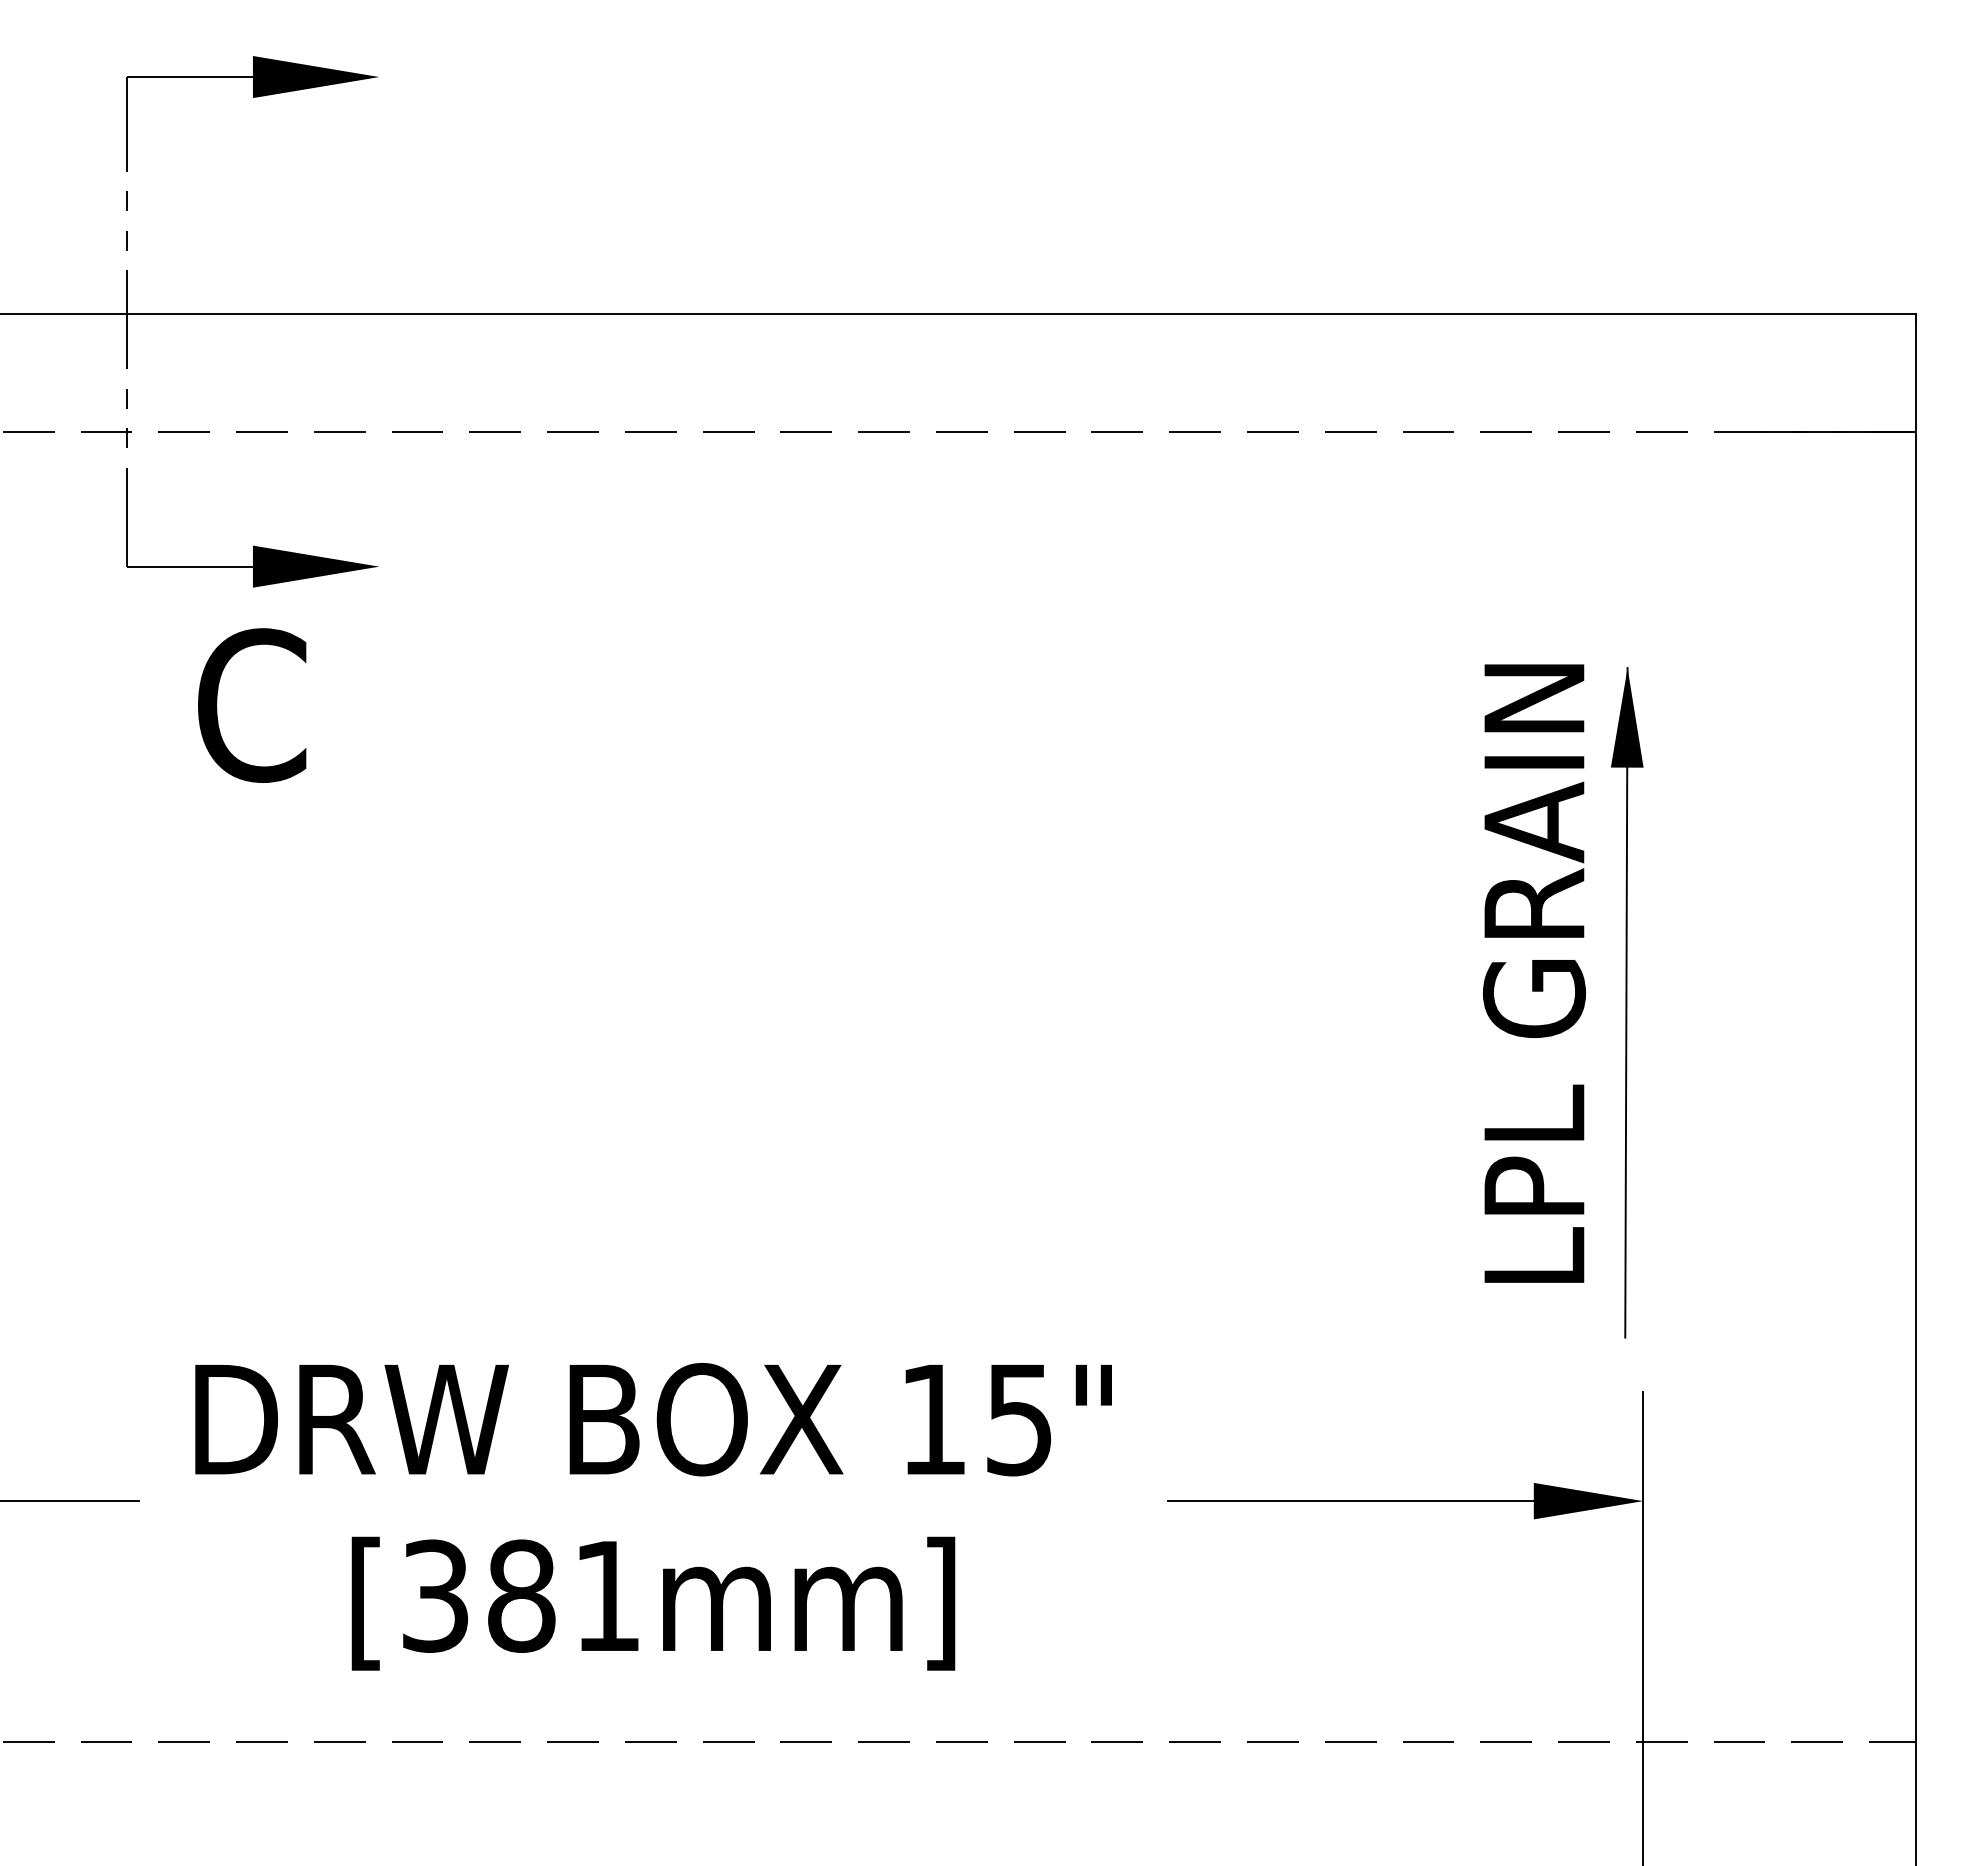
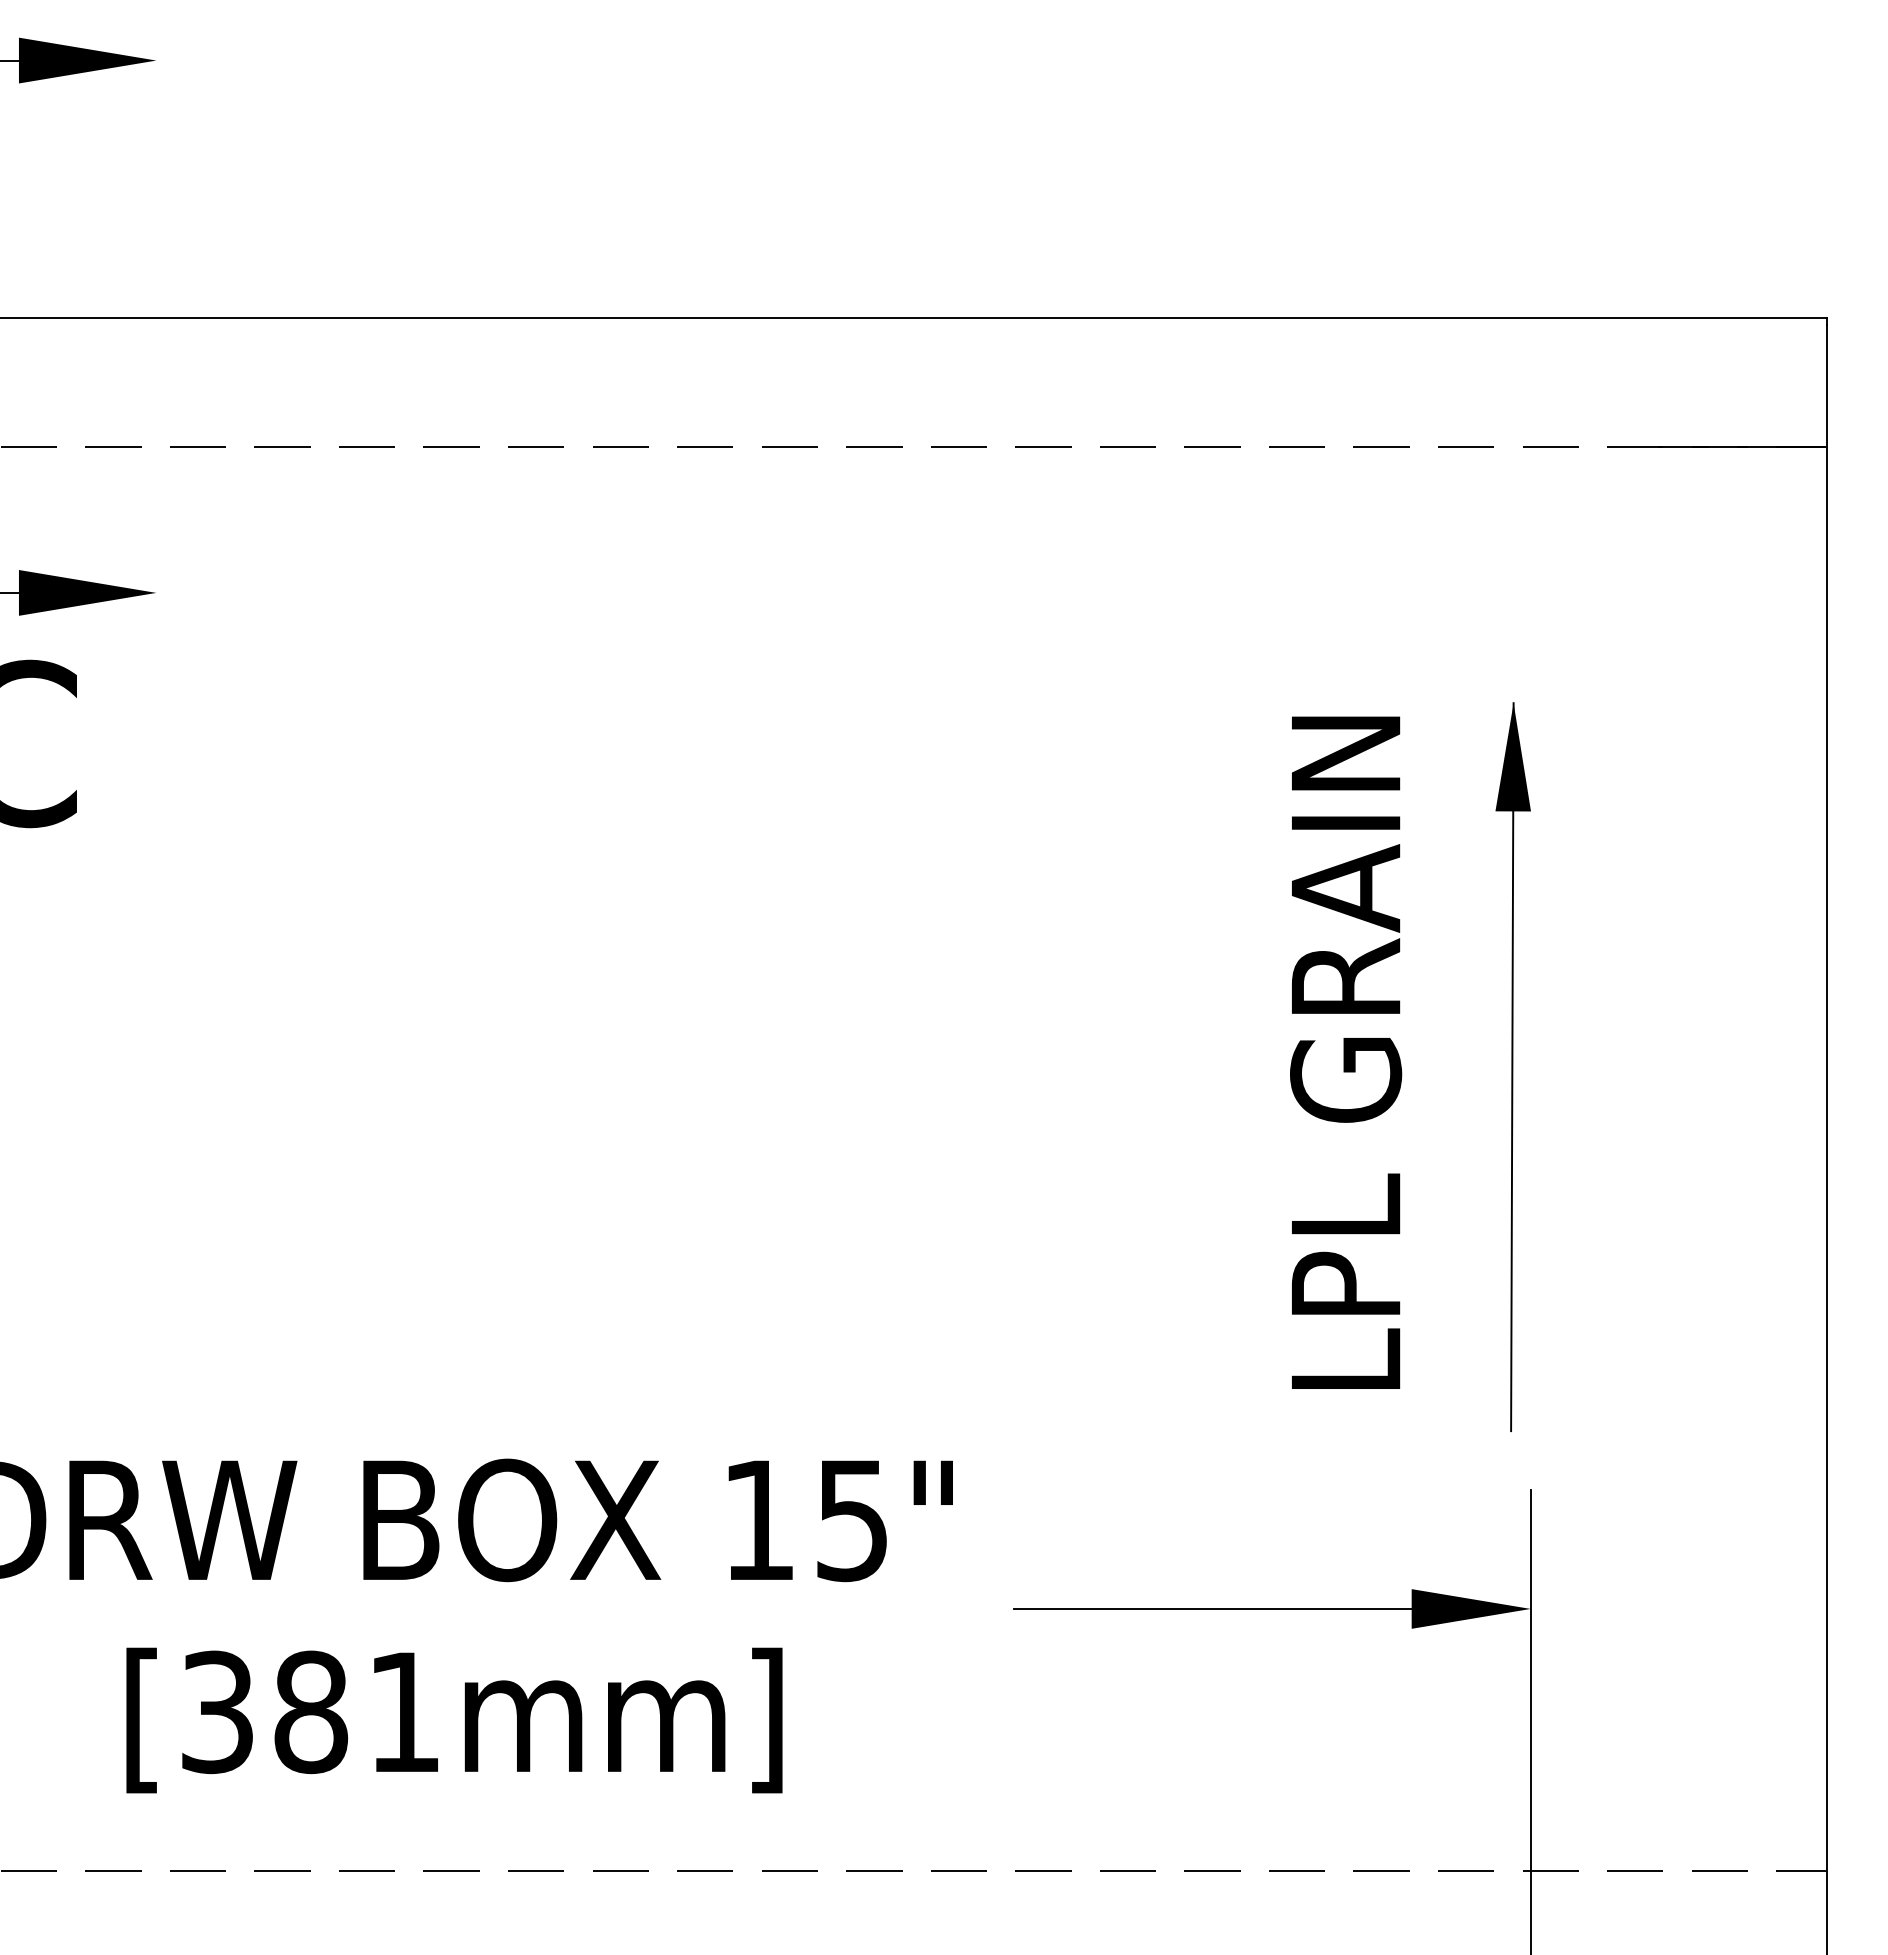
text: (1534, 973) -> (1346, 1052), moved

